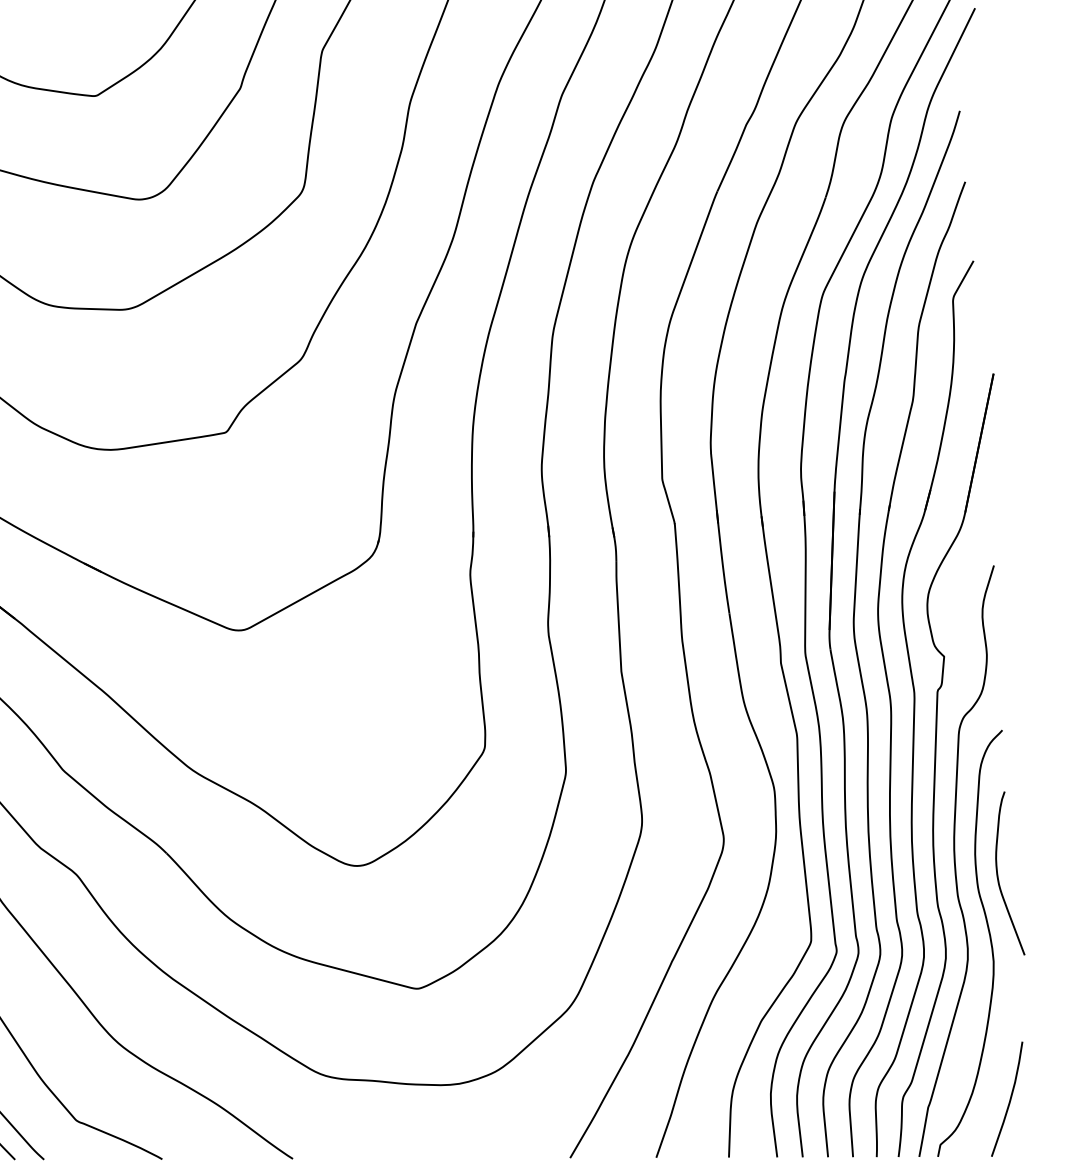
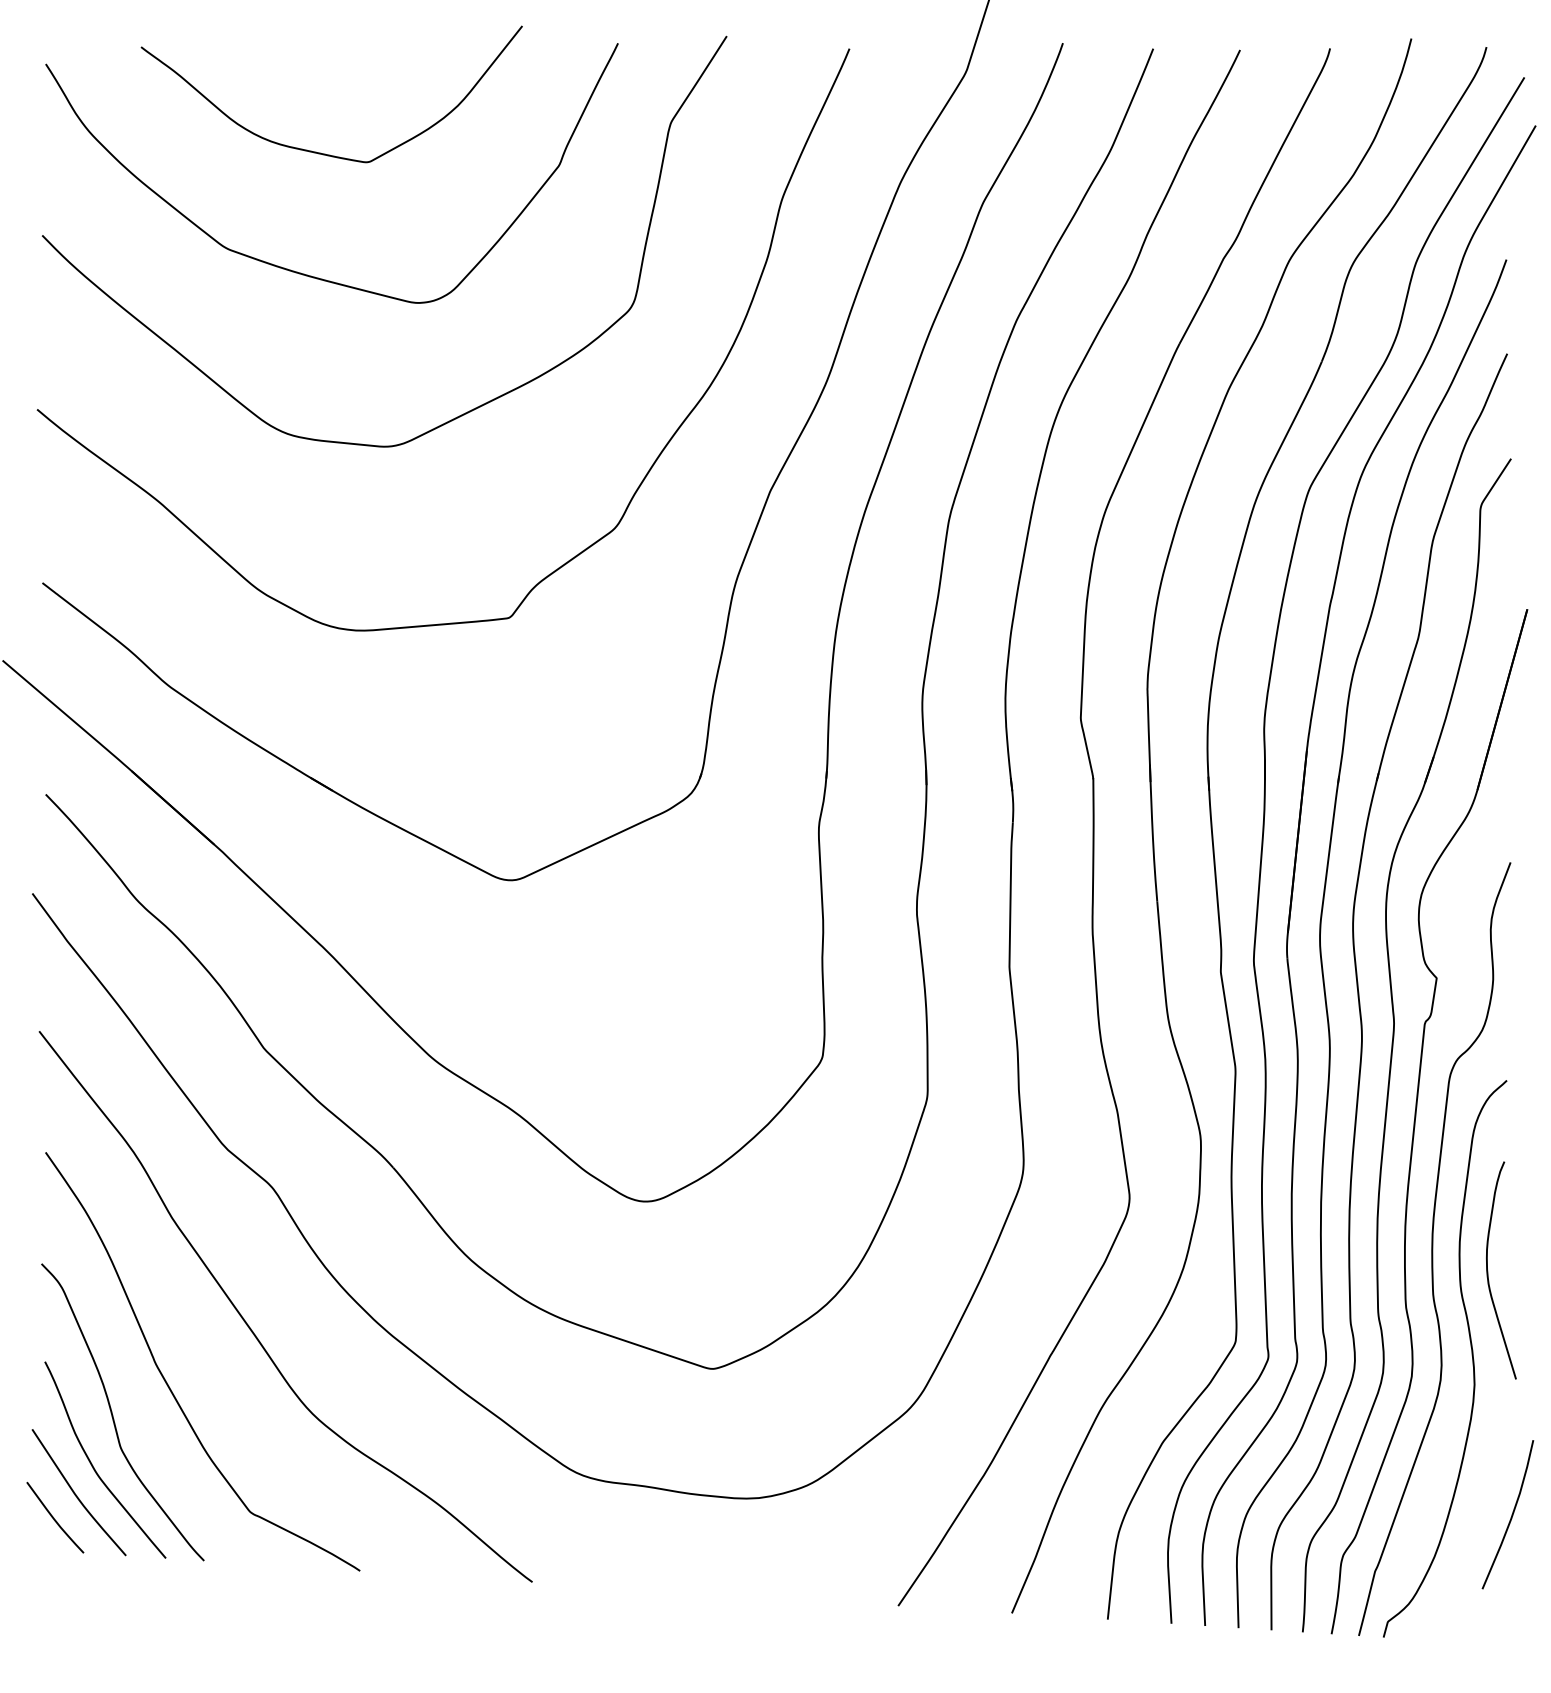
curve: (1009, 1098) -> (1511, 1514), moved

